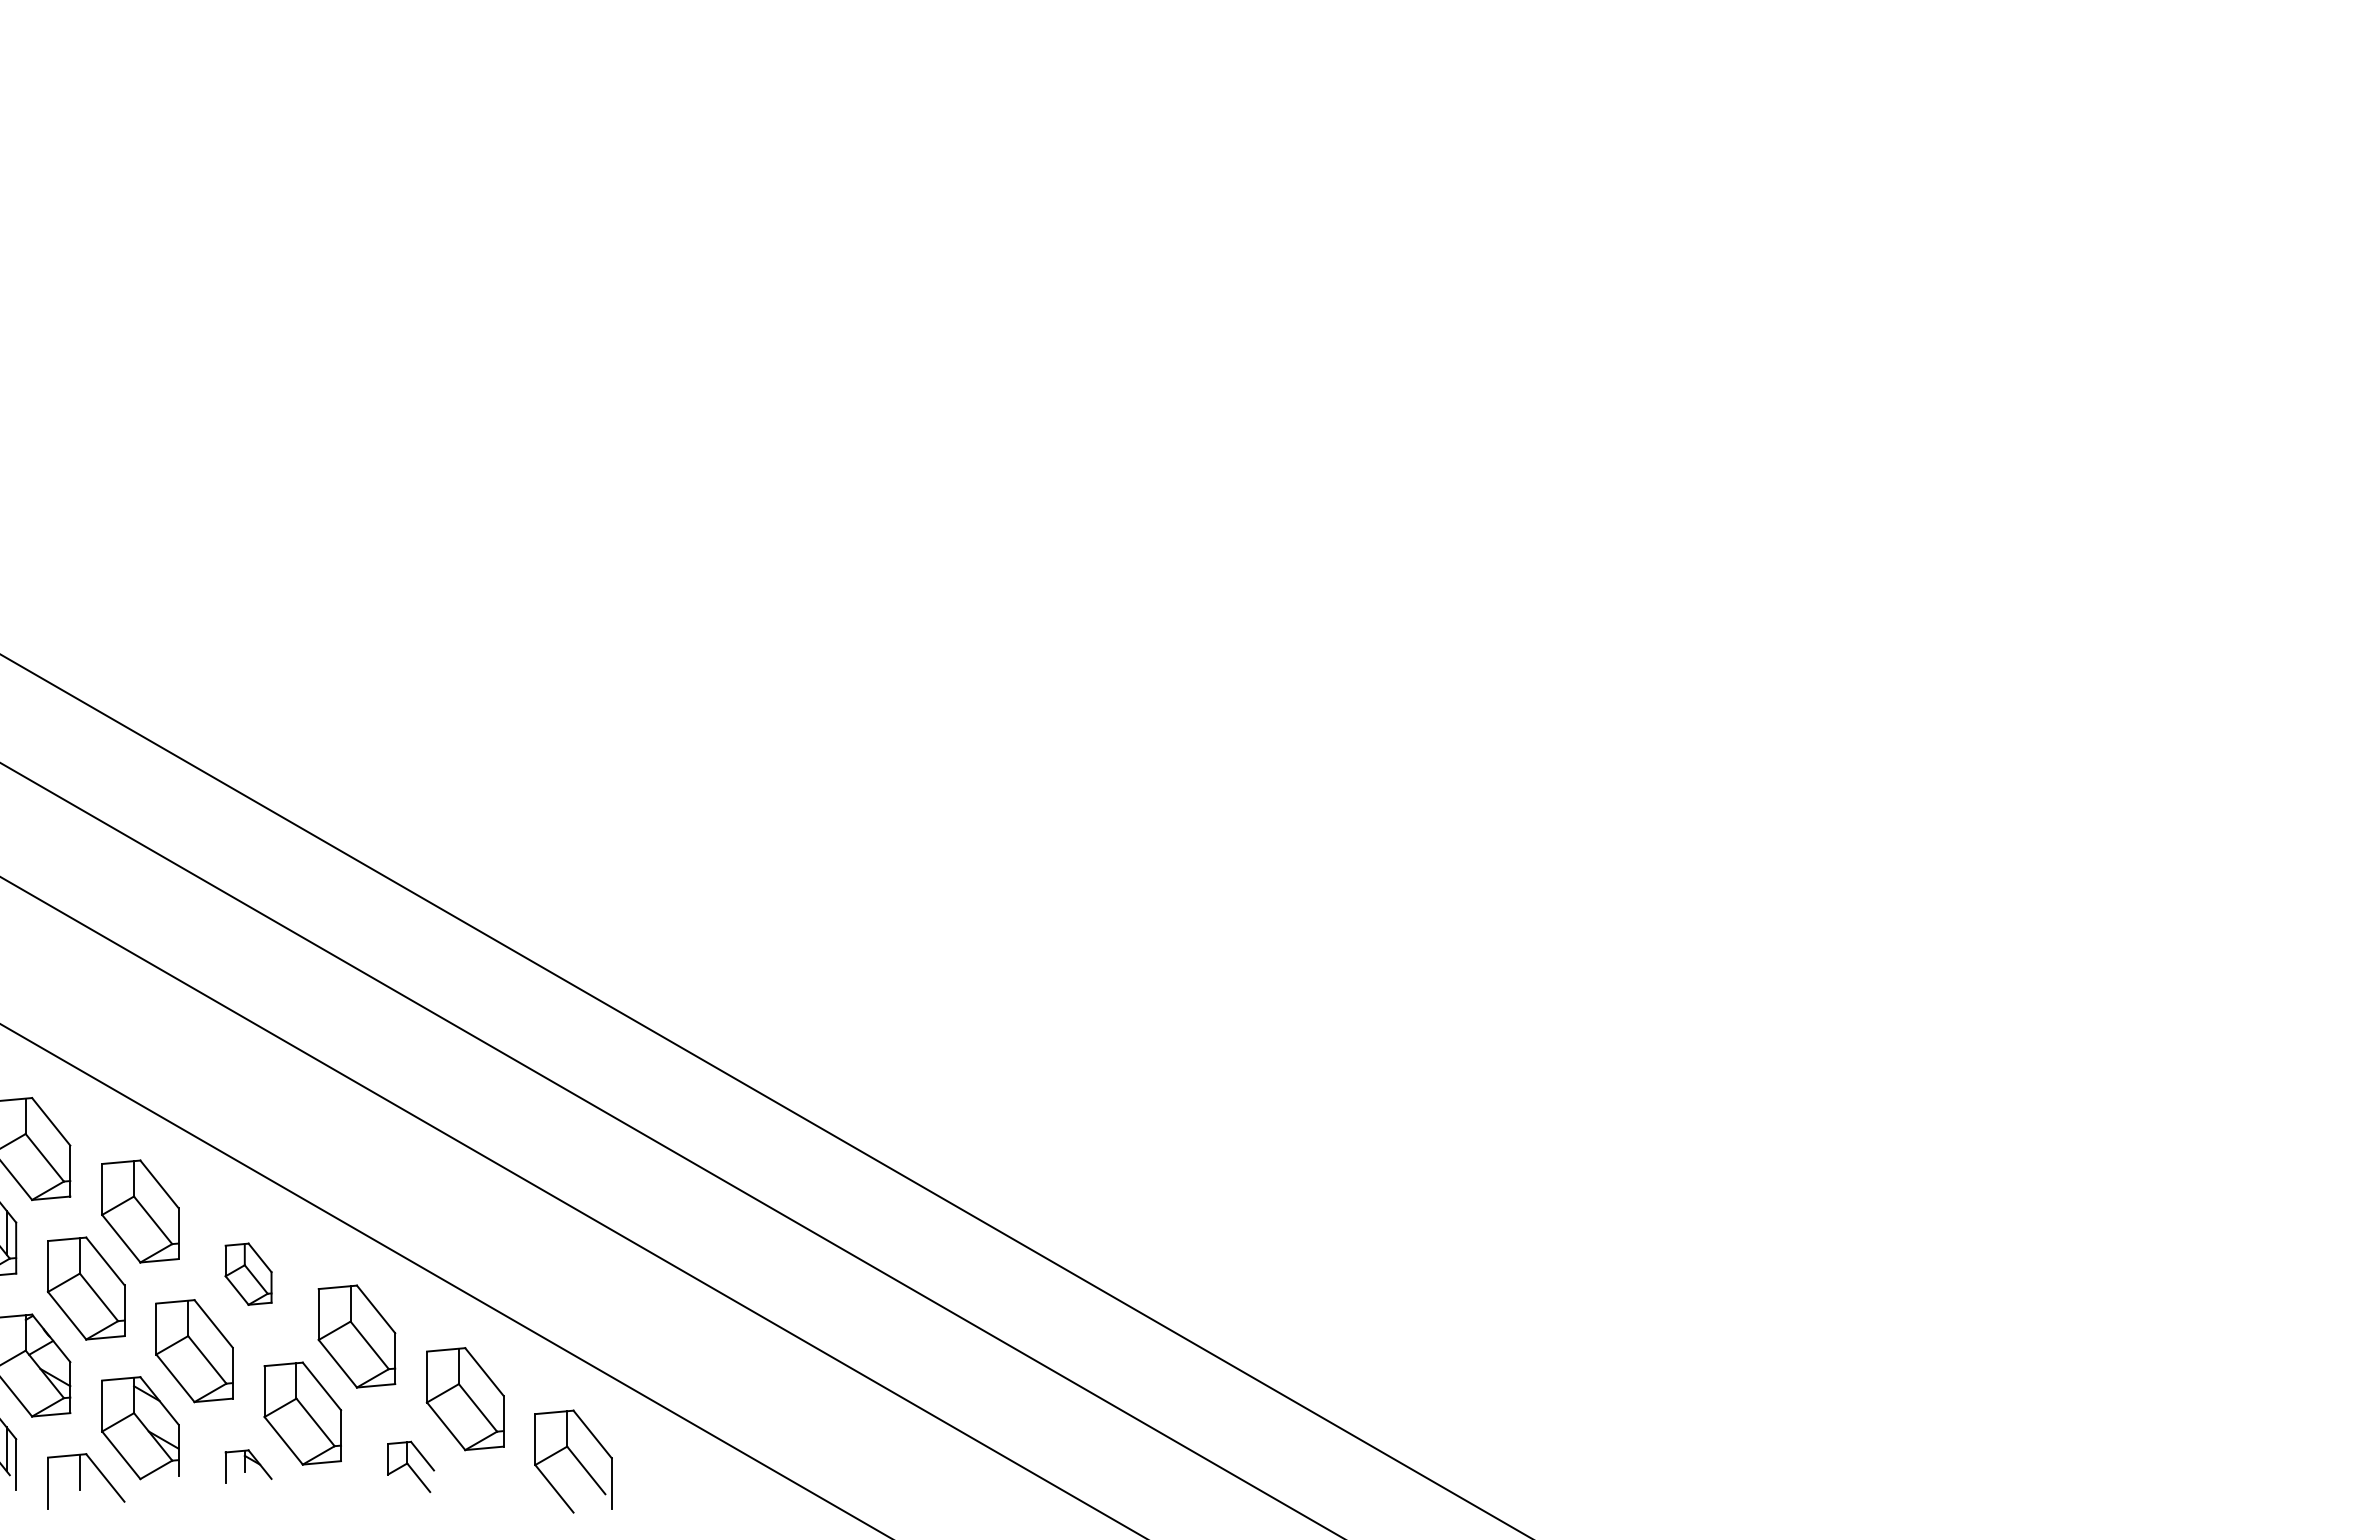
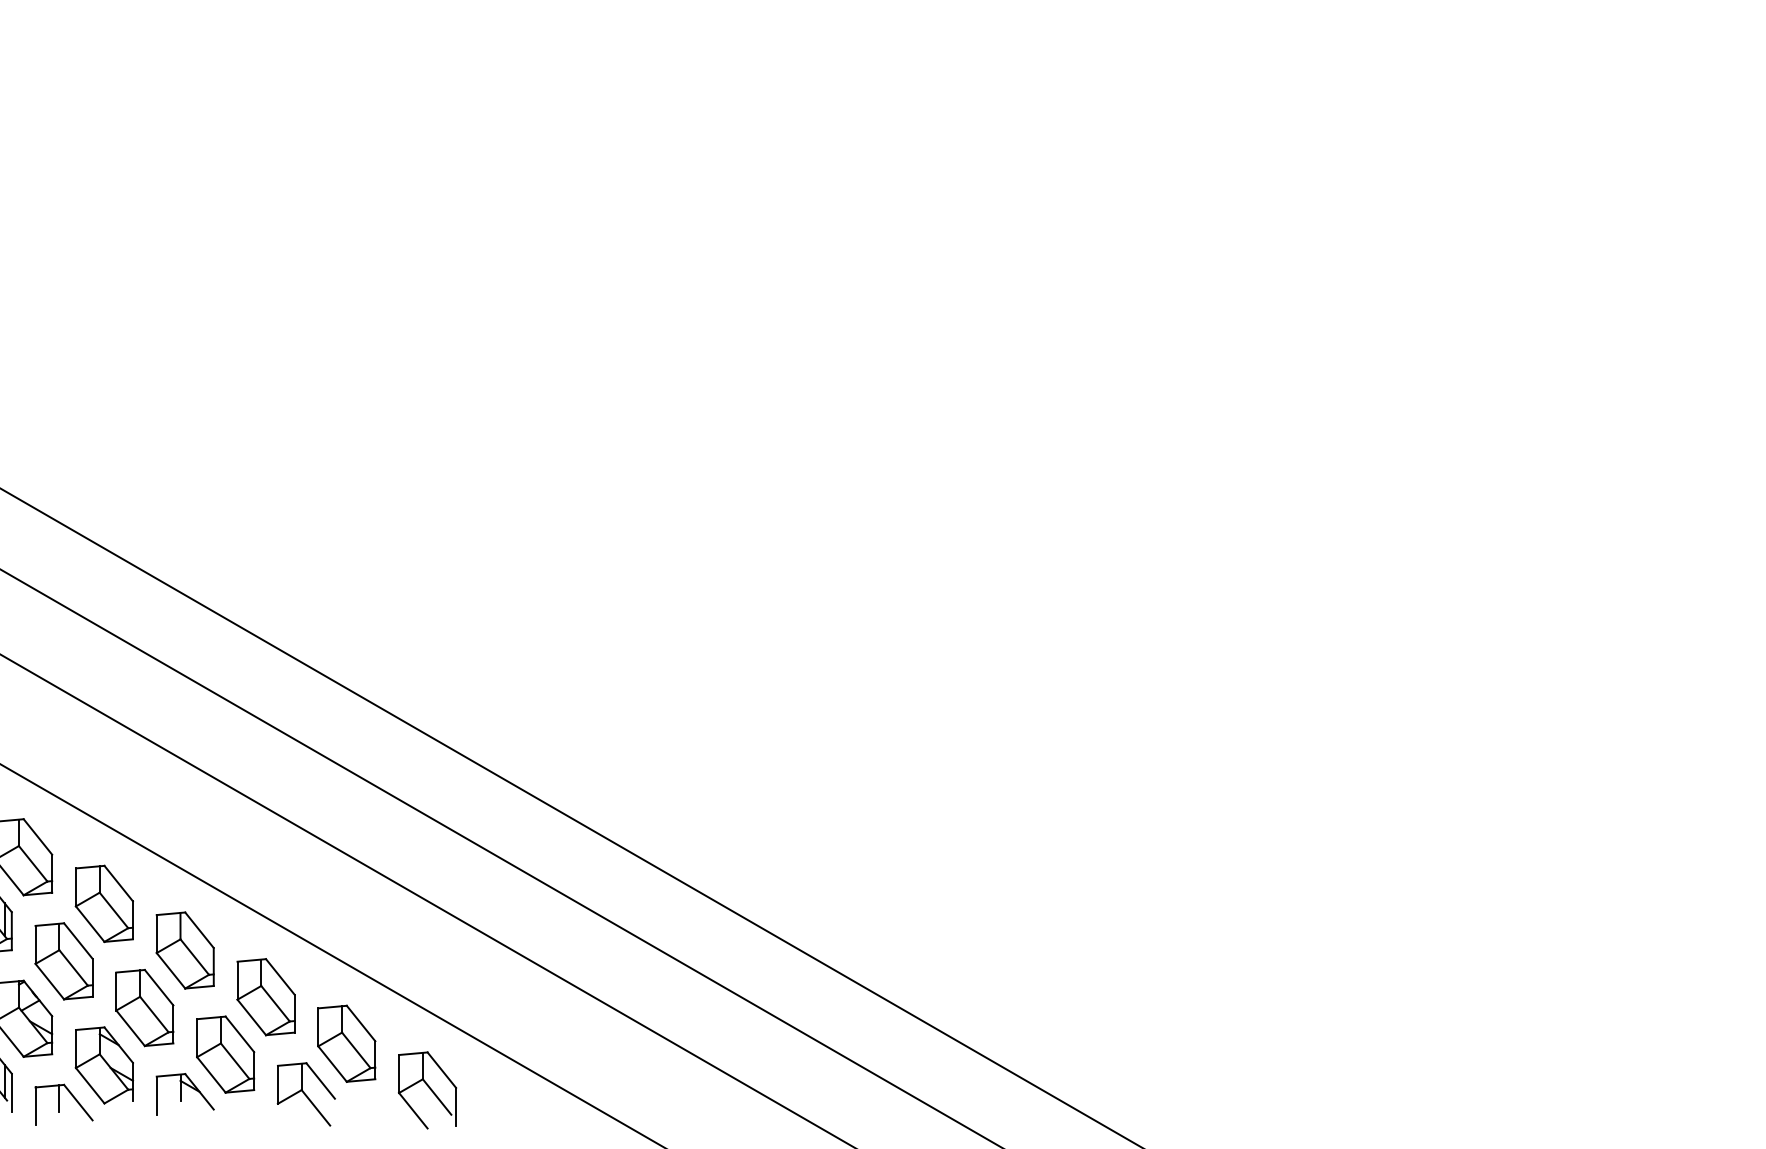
part: (248, 1274) -> (185, 950), size x1.67
part: (248, 1466) -> (185, 1094), size x1.67
part: (410, 1466) -> (305, 1094), size x1.67

